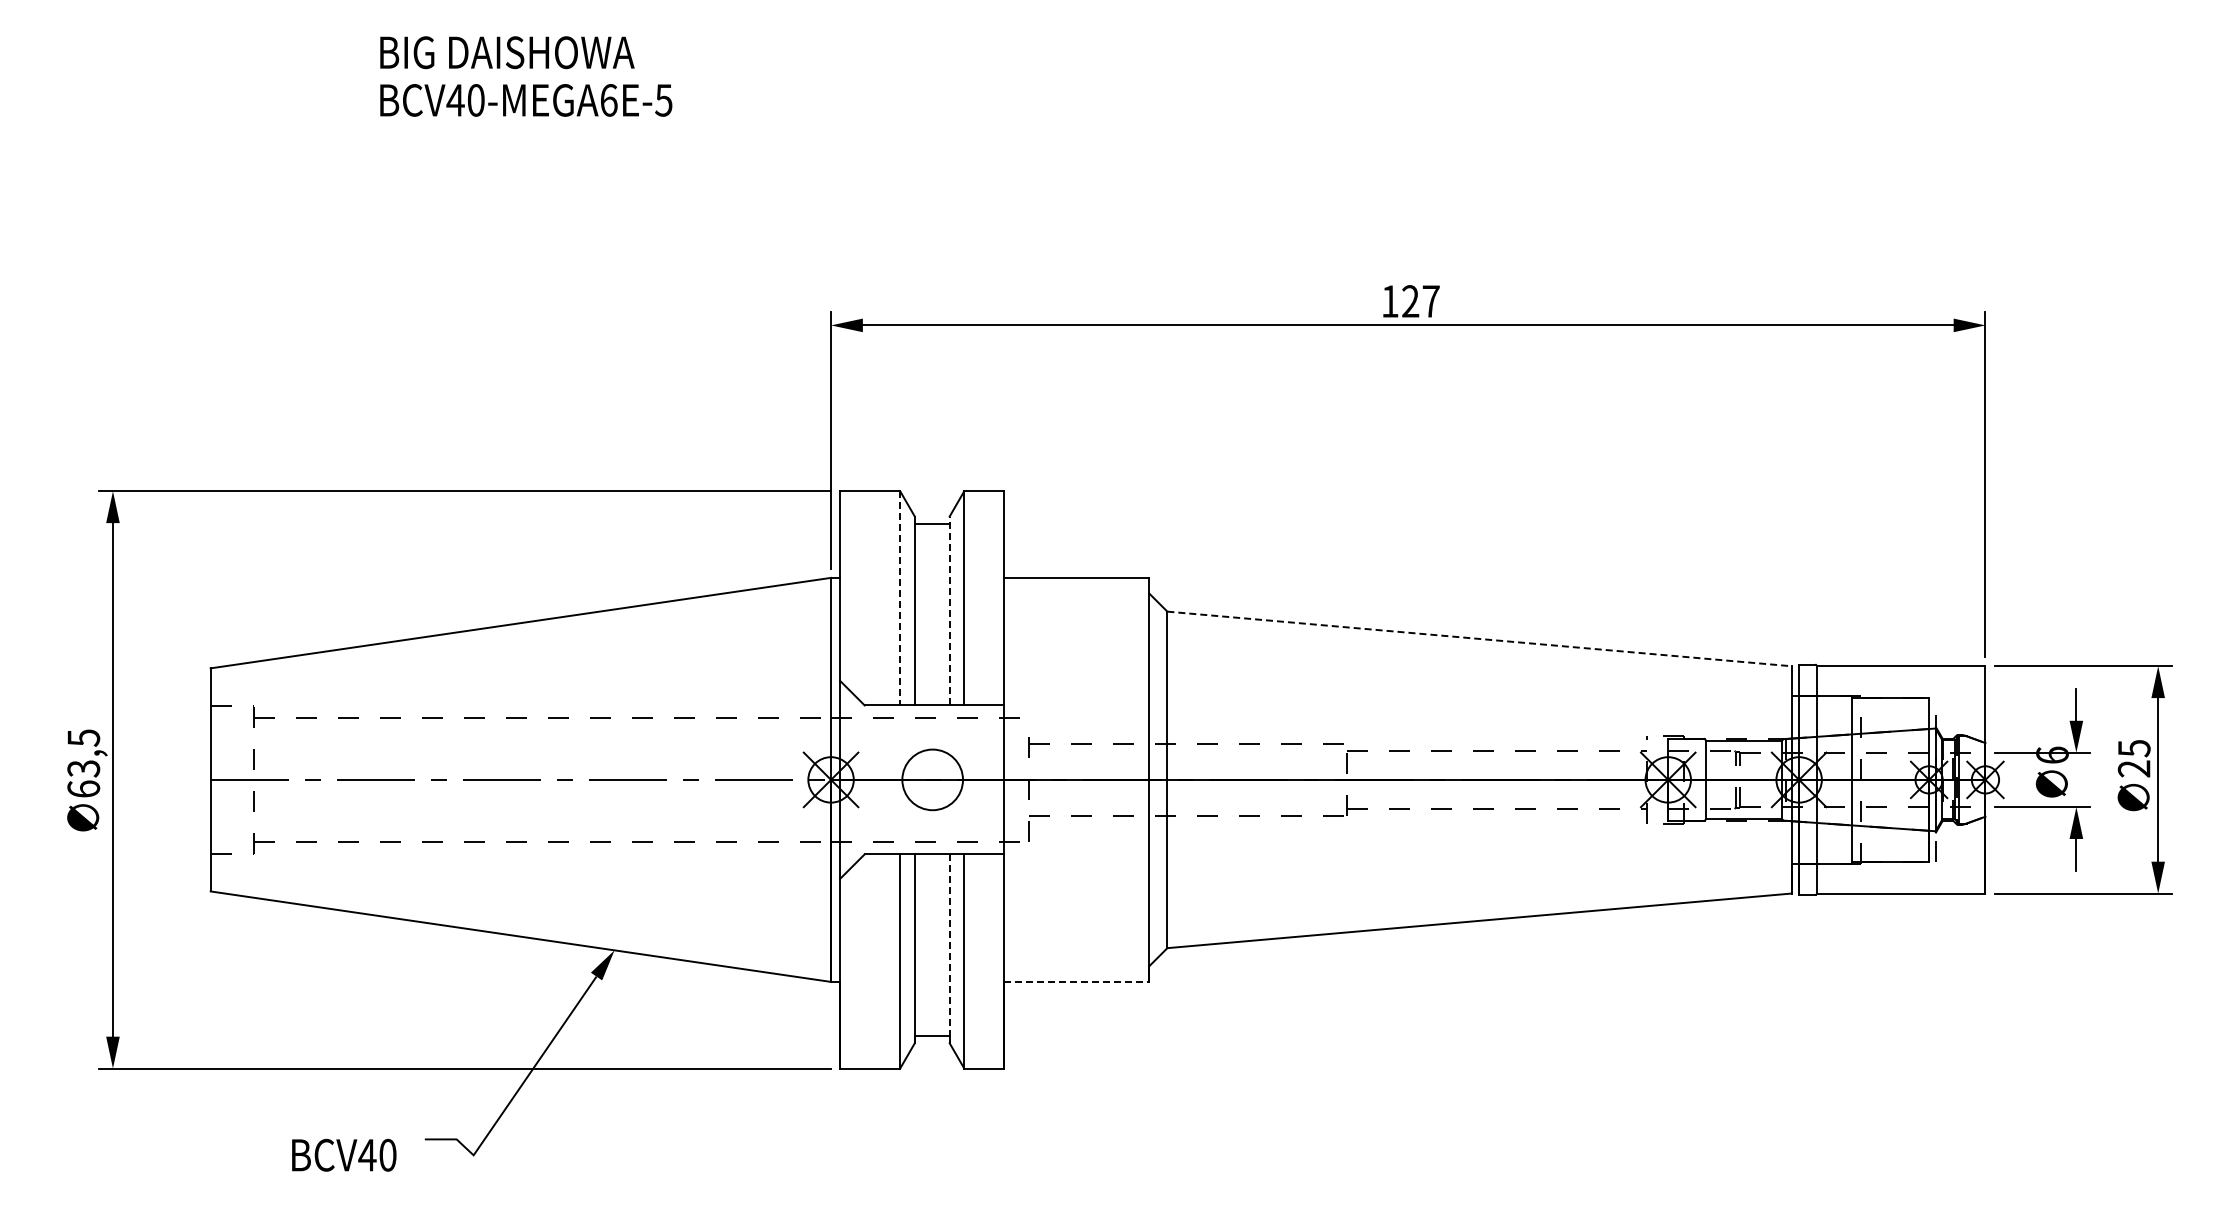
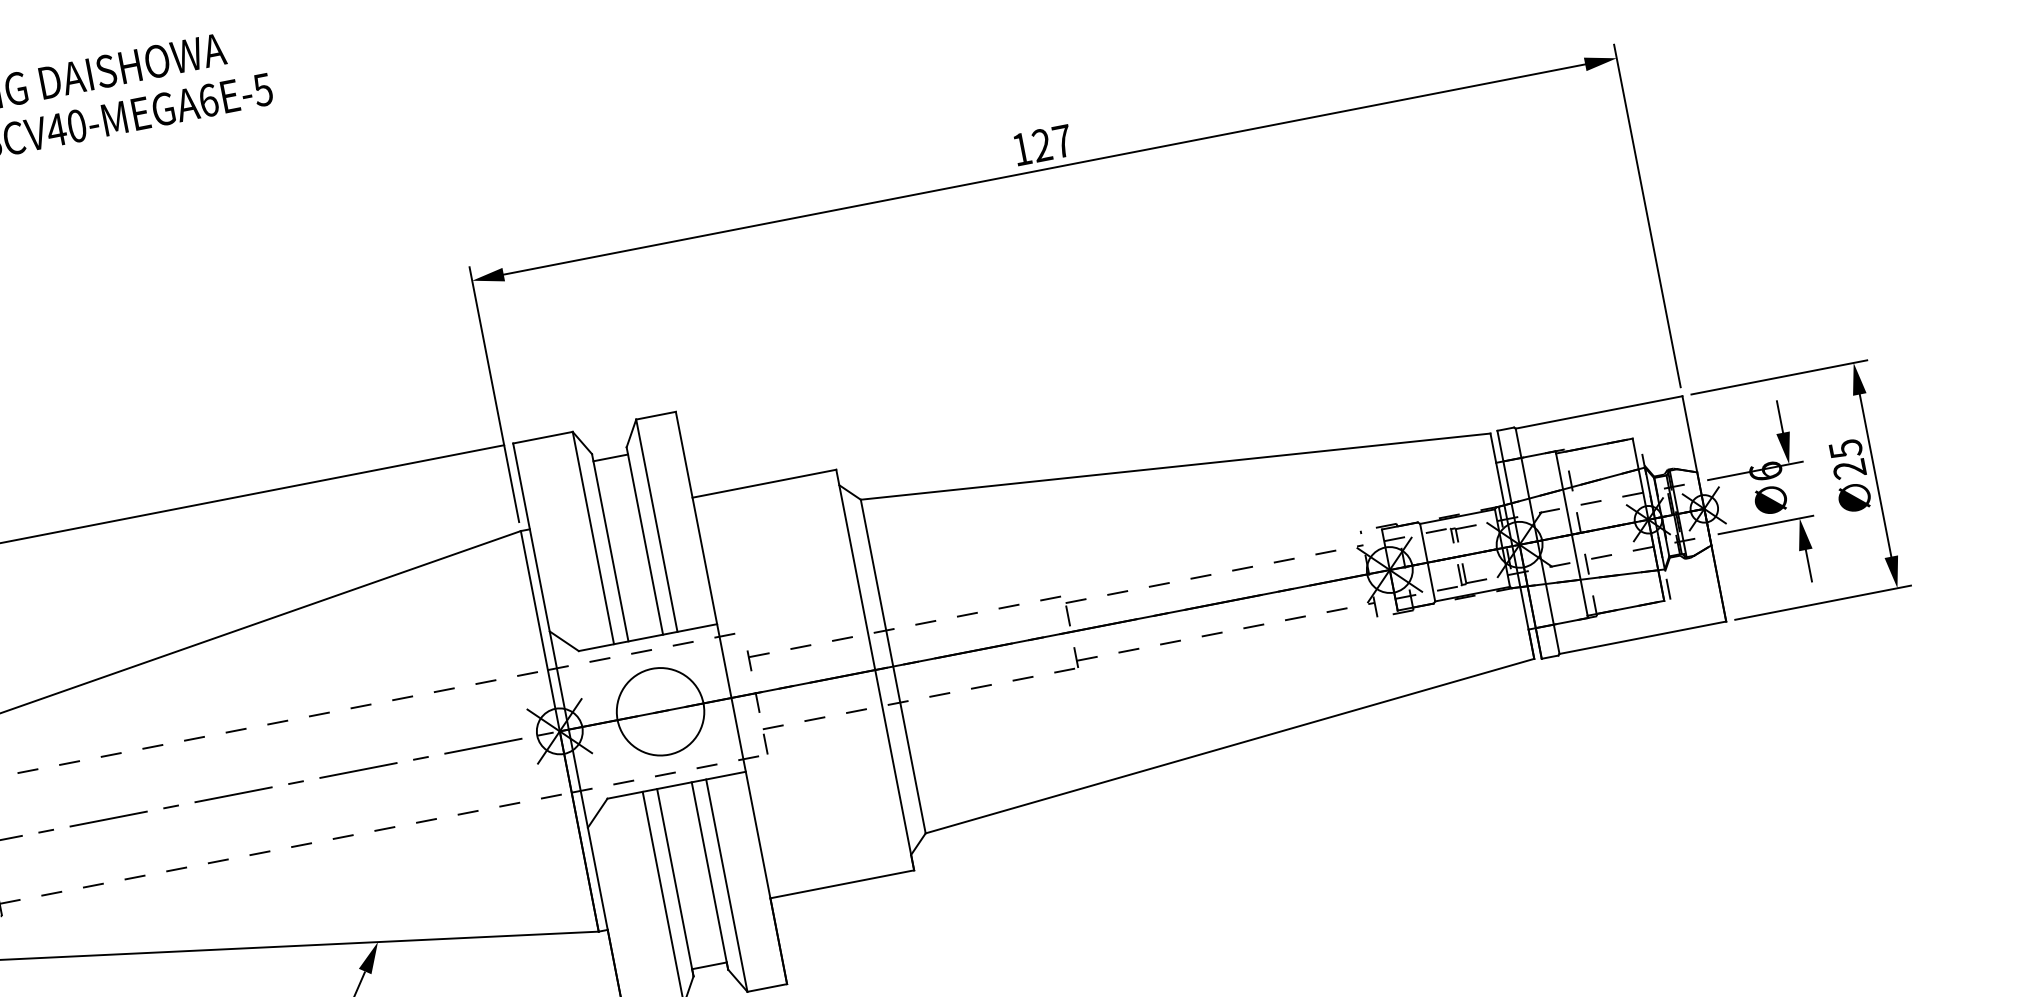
line: (900, 598) -> (593, 538), dashed -> solid
line: (949, 610) -> (644, 540), dashed -> solid
line: (1480, 639) -> (1176, 467), dashed -> solid
circle: (932, 779) -> (660, 711), size x1.43
line: (949, 949) -> (709, 876), dashed -> solid
line: (1077, 981) -> (842, 883), dashed -> solid

